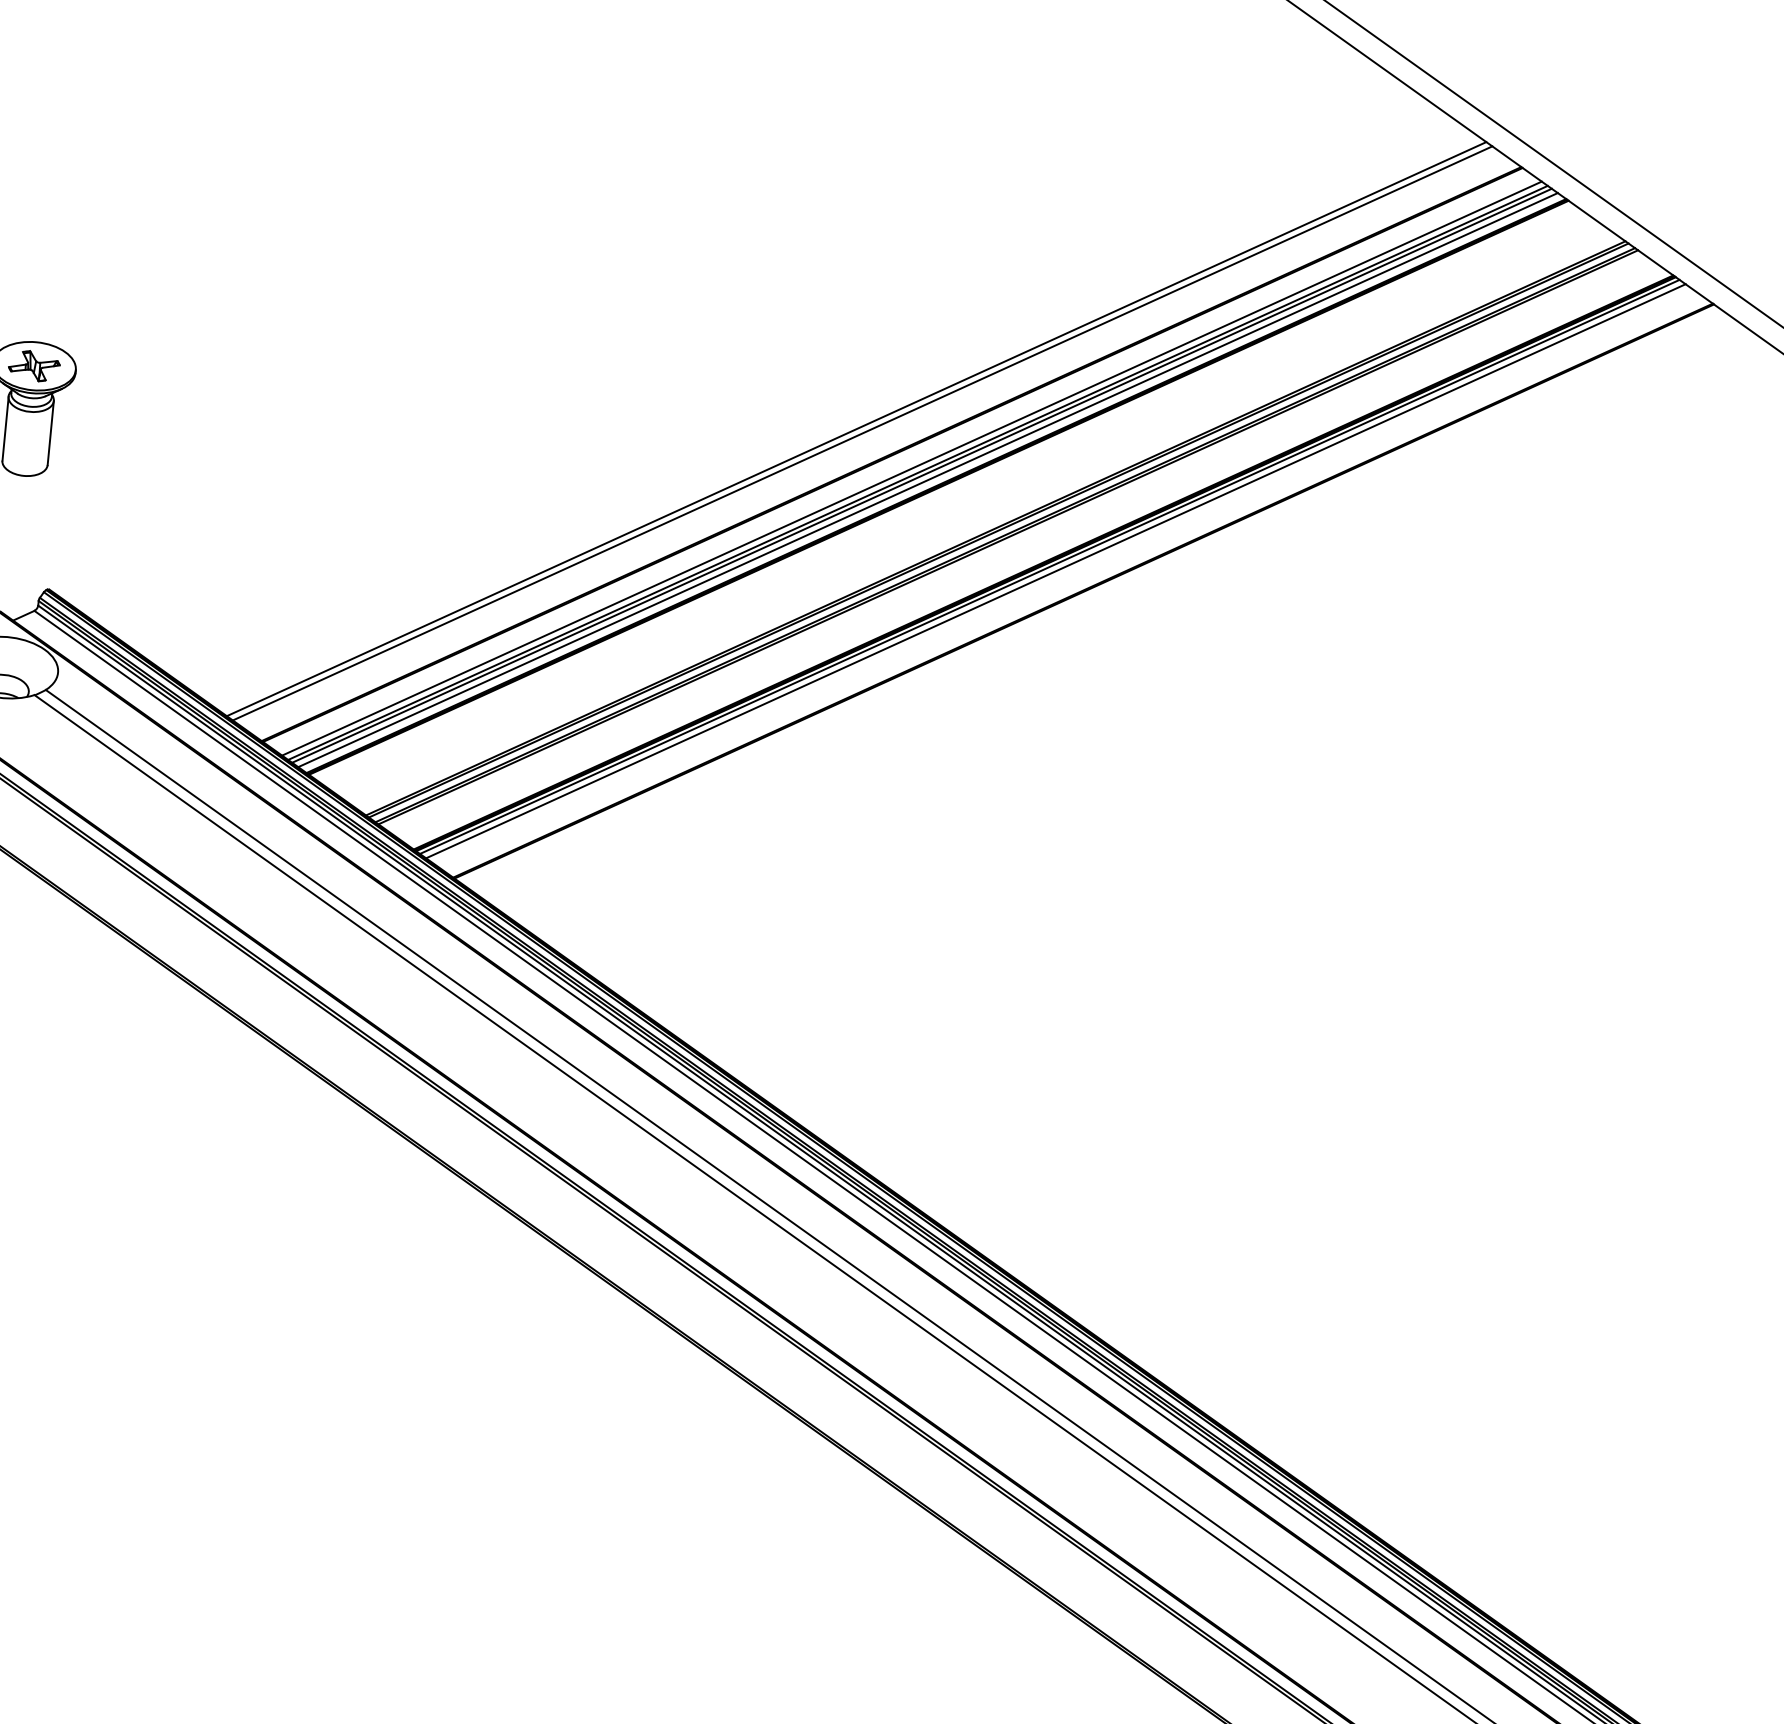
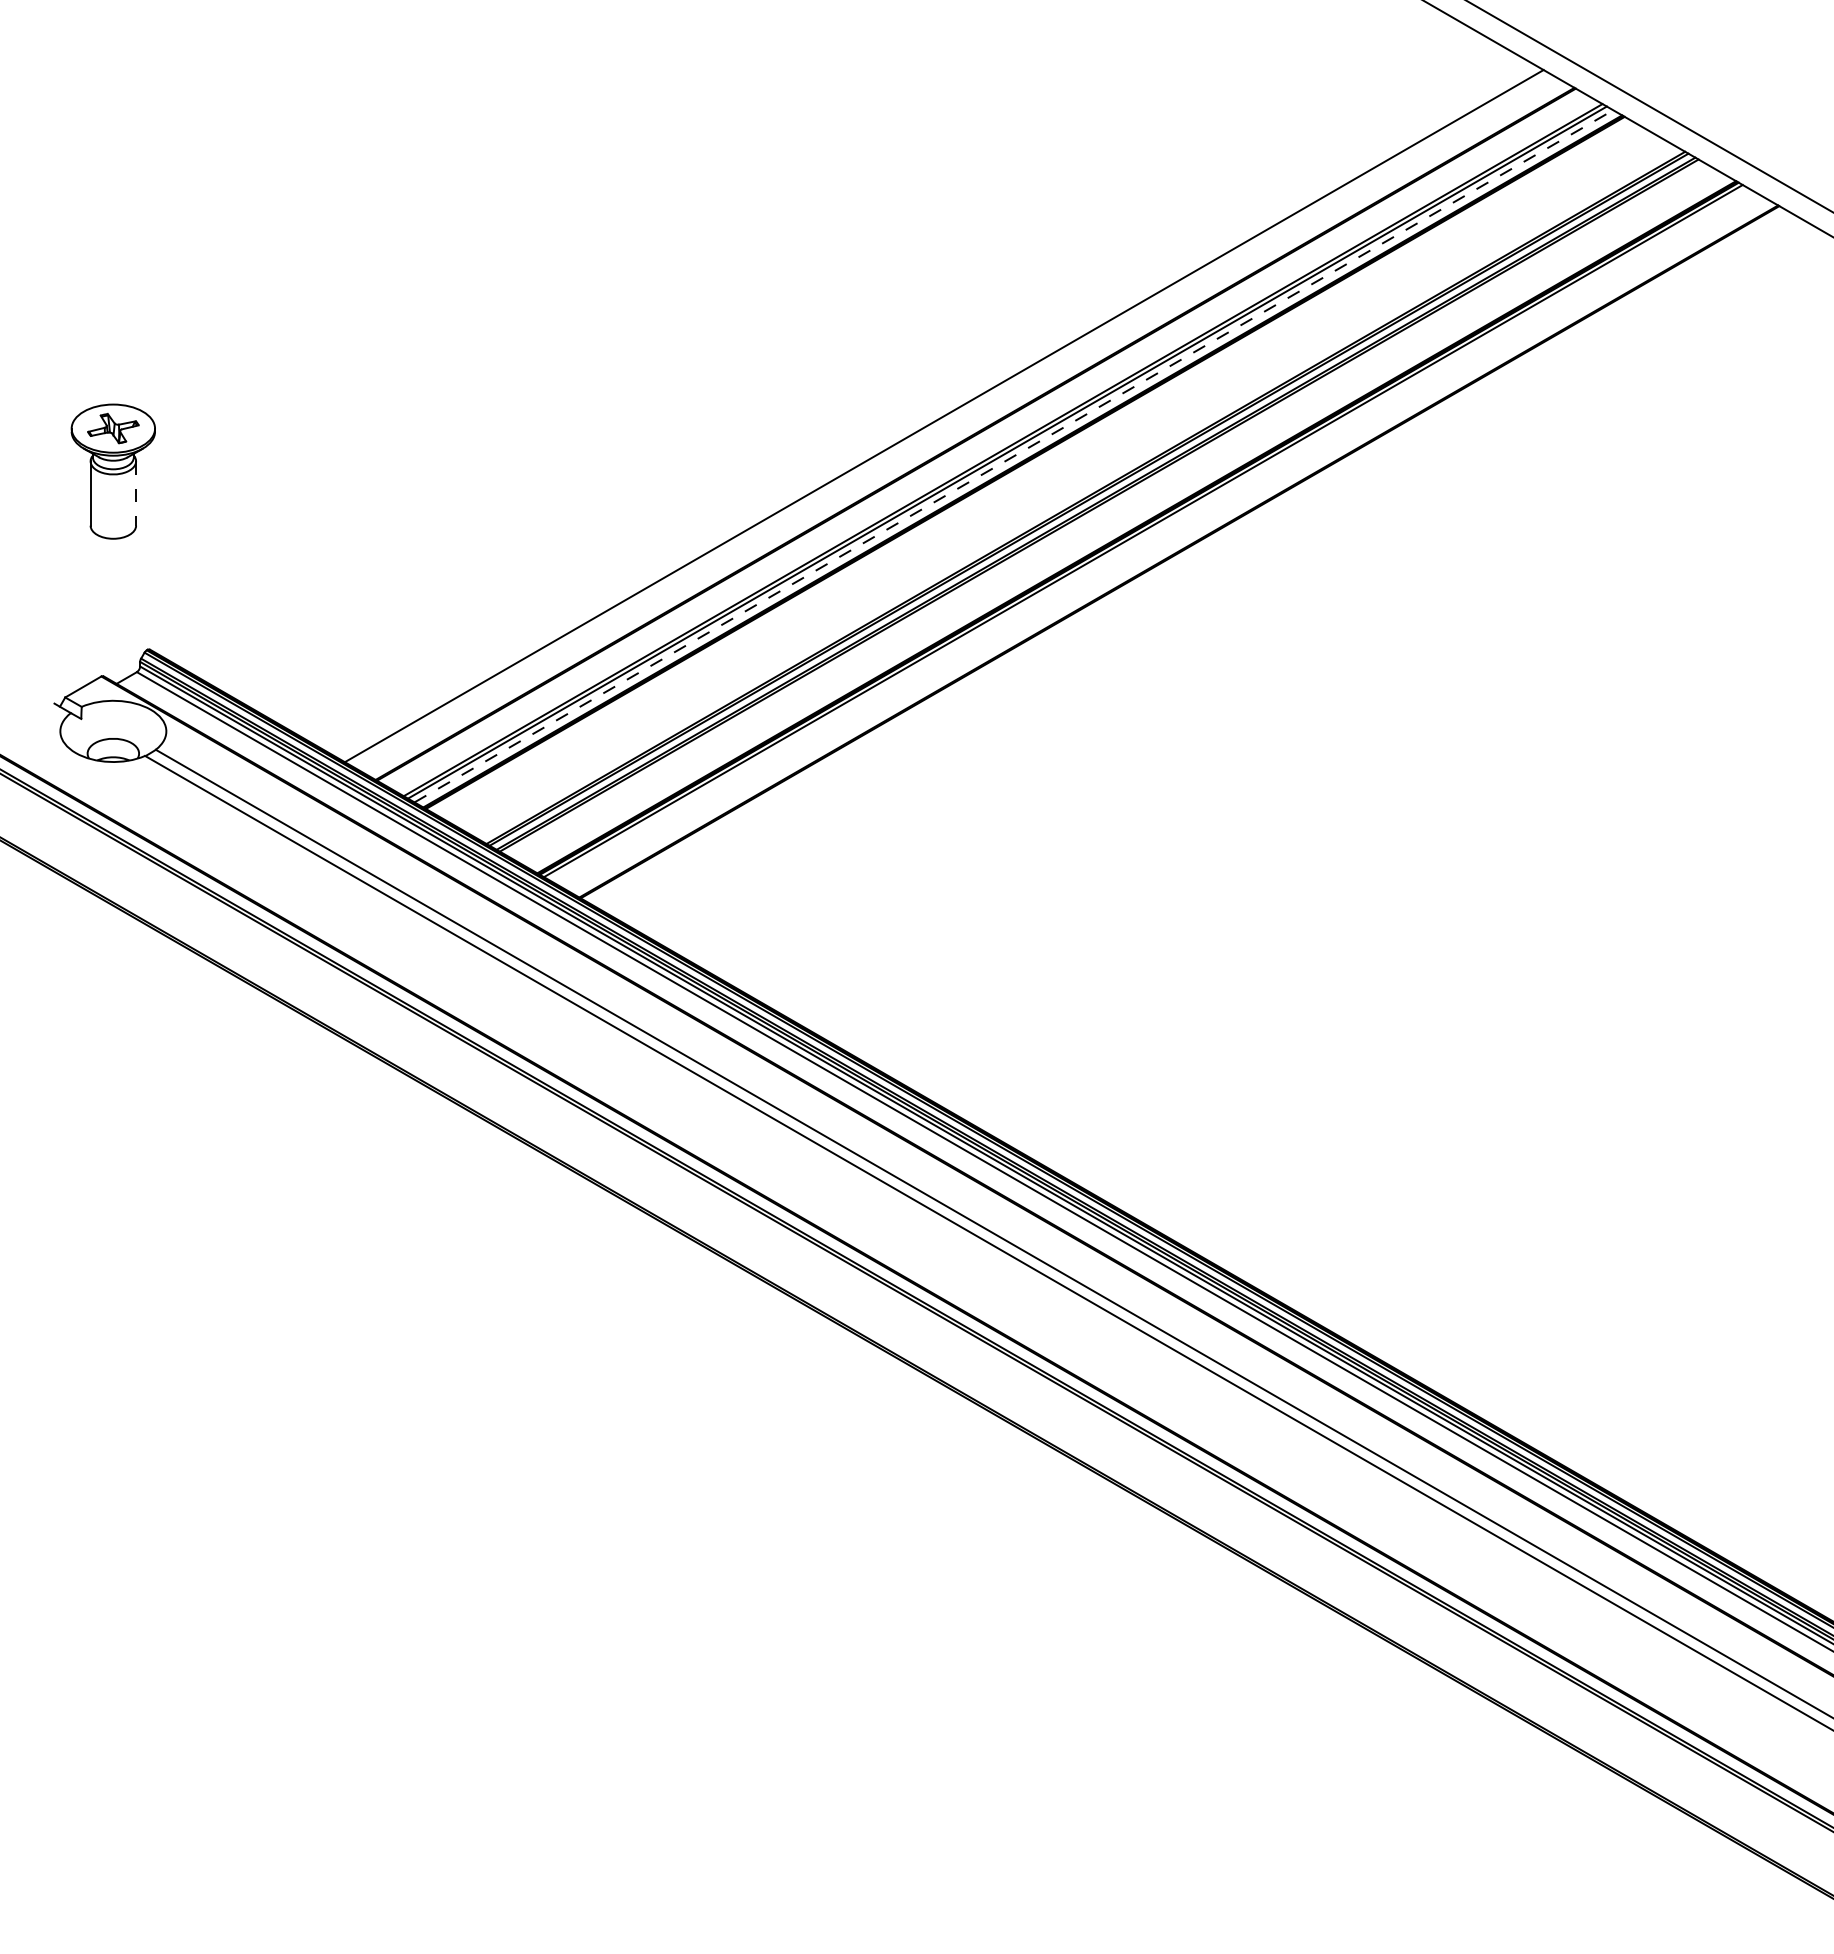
line: (856, 429) -> (937, 412), removed
line: (51, 434) -> (136, 494), solid -> dashed
line: (911, 468) -> (996, 446), removed
line: (928, 480) -> (1014, 456), solid -> dashed
line: (1055, 570) -> (1149, 534), removed

